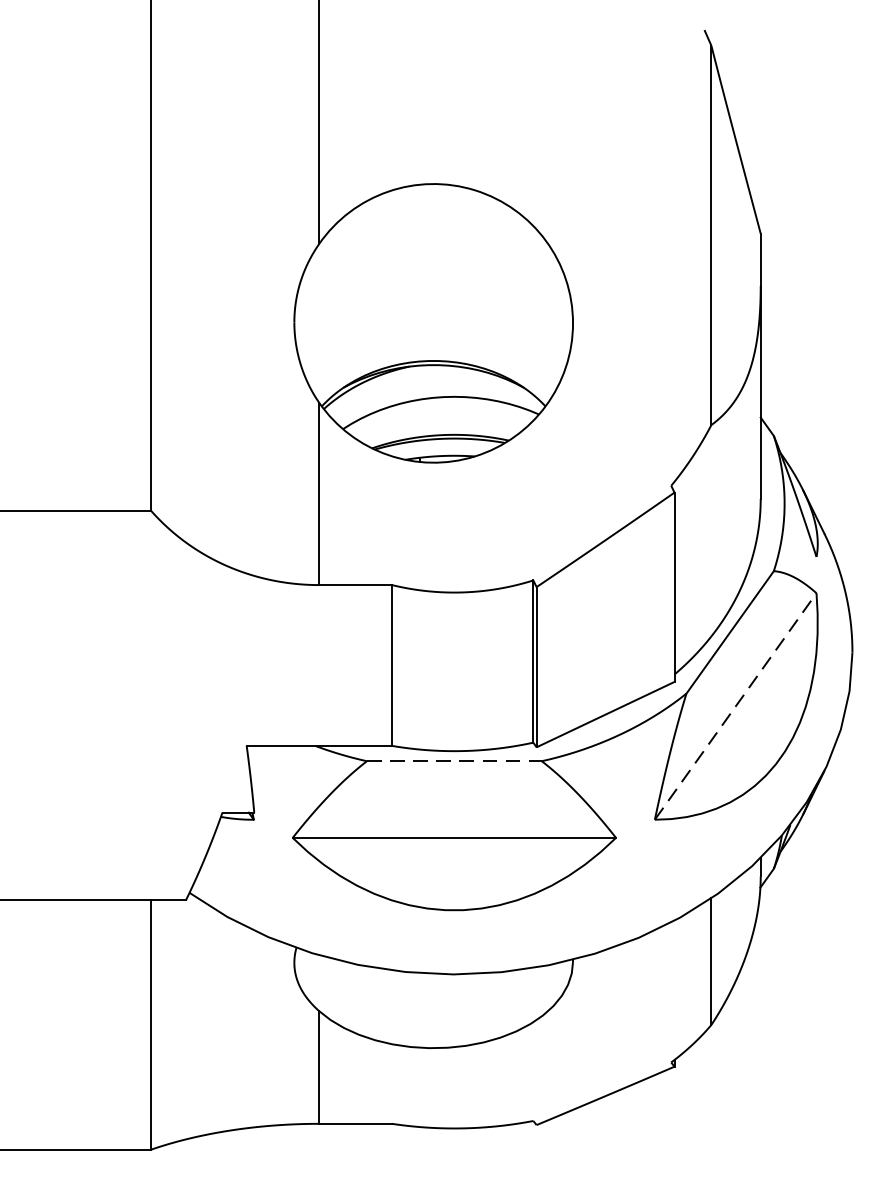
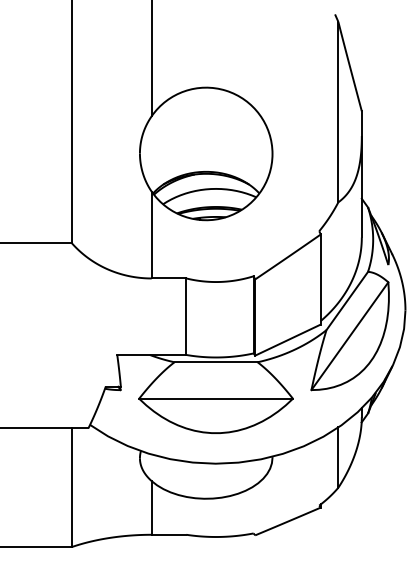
line: (736, 704) -> (350, 335), dashed -> solid
line: (455, 761) -> (216, 362), dashed -> solid

